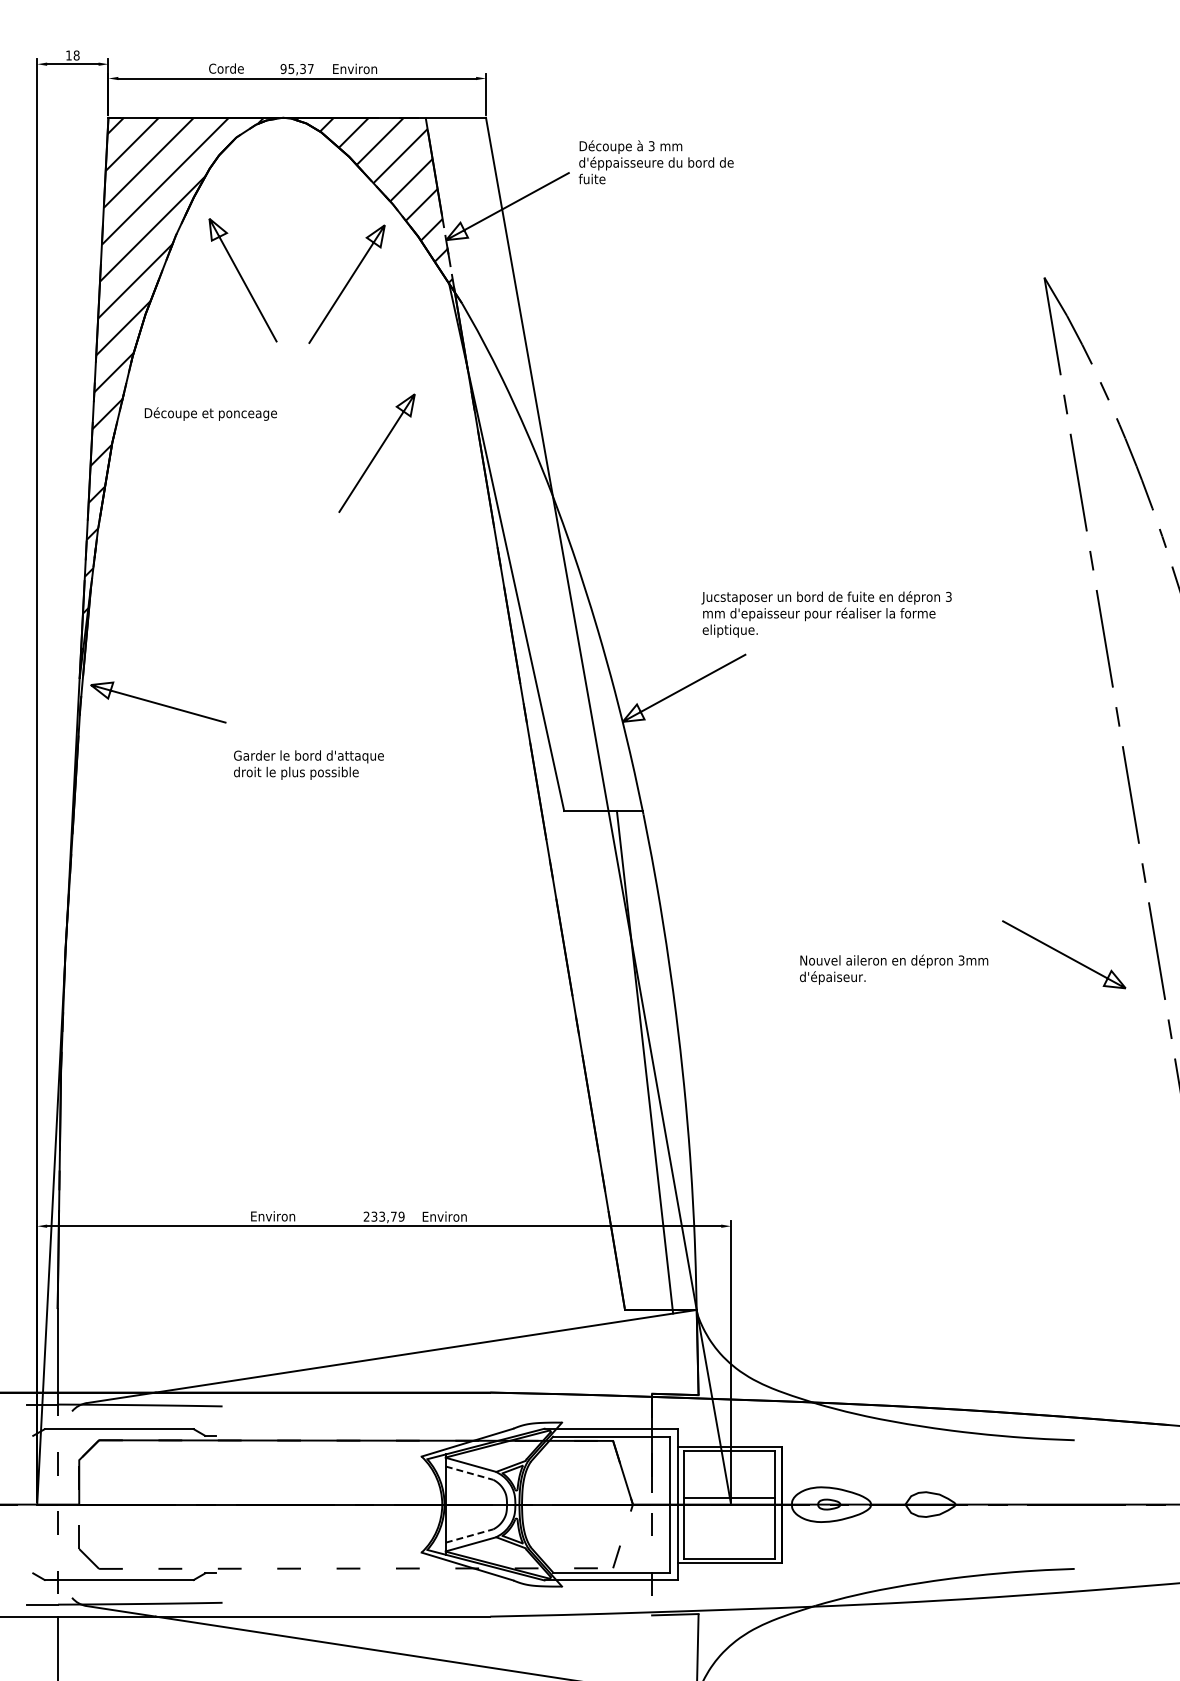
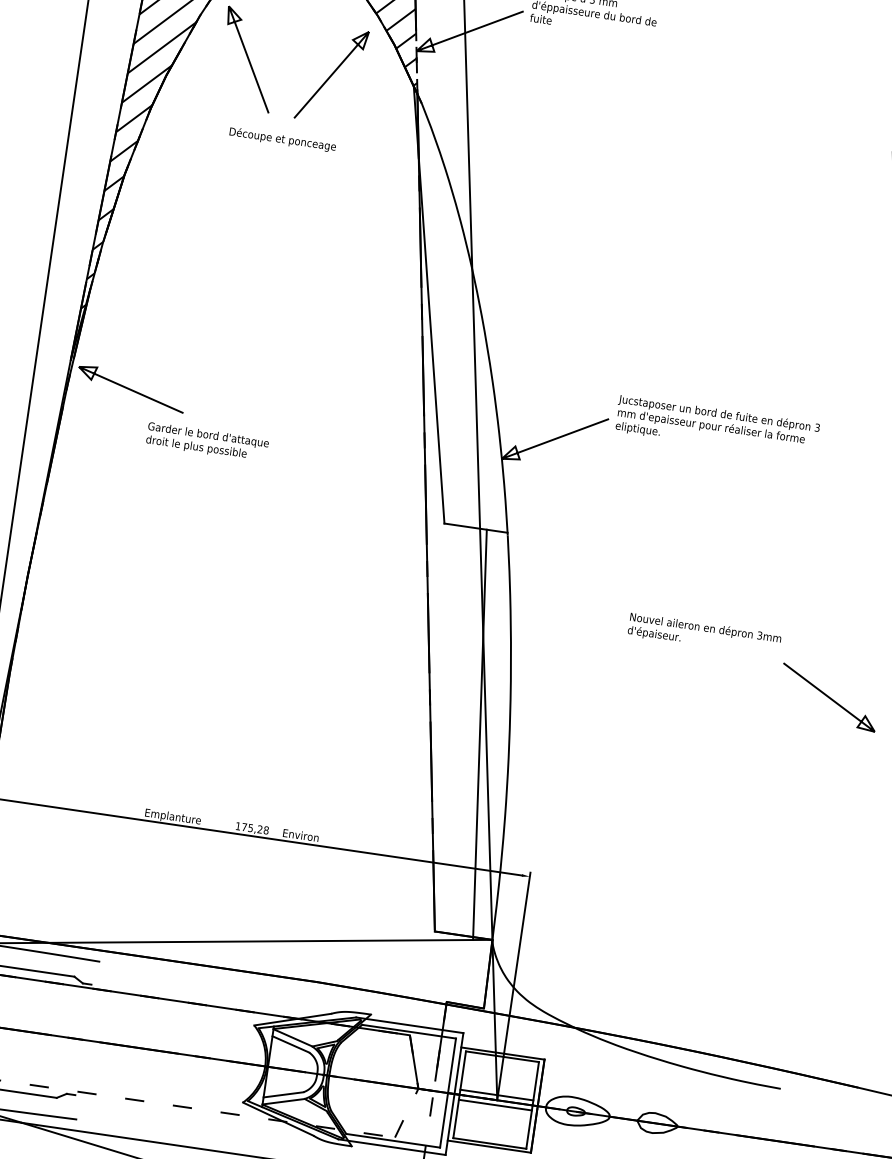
text: (210, 413) -> (282, 139), moved
line: (376, 452) -> (335, 213), removed
text: (826, 614) -> (717, 427), moved
text: (308, 764) -> (207, 441), moved
text: (894, 969) -> (704, 634), moved
text: (383, 1216) -> (251, 828), 233,79 -> 175,28
text: (291, 1217) -> (177, 818), Environ -> Emplanture
line: (469, 1473) -> (290, 1044), dashed -> solid
line: (729, 1510) -> (495, 1104), added
line: (469, 1535) -> (283, 1094), dashed -> solid

